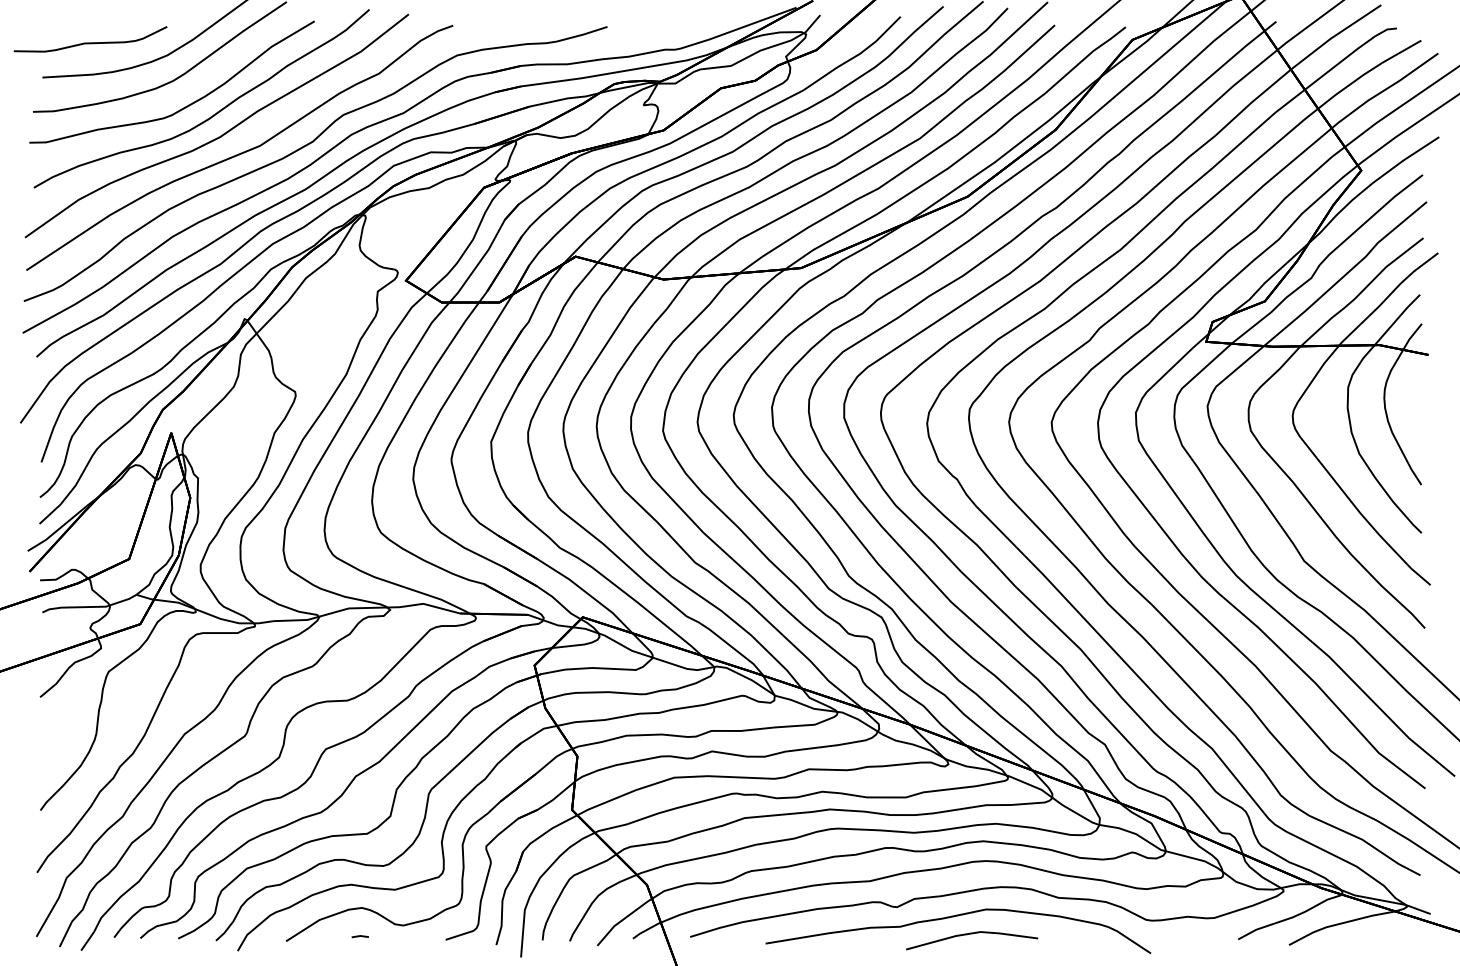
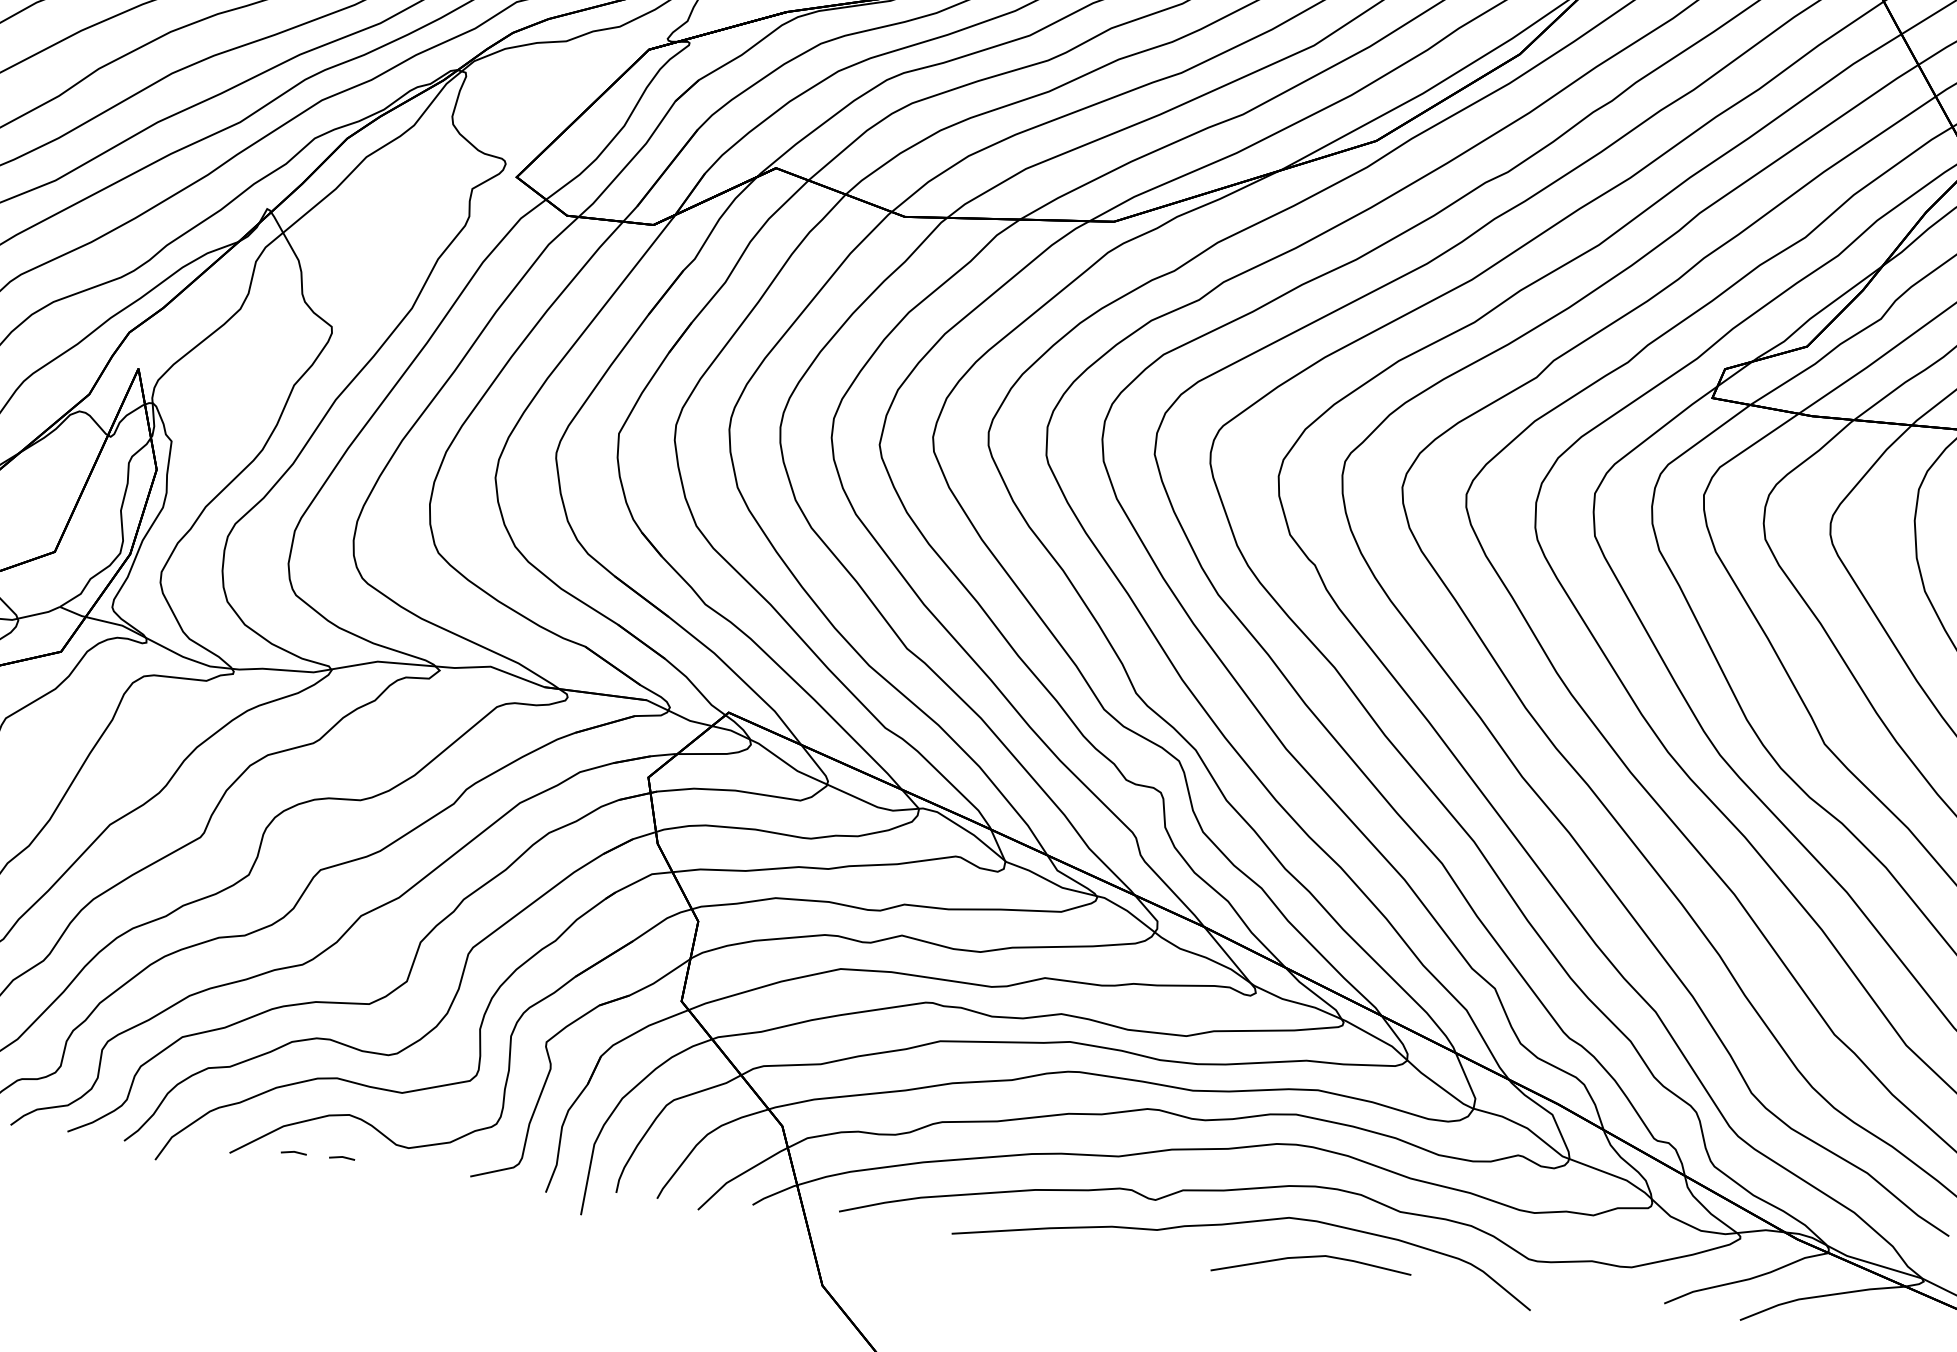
line: (972, 934) -> (1313, 1258), moved
line: (327, 936) -> (292, 1152), added

